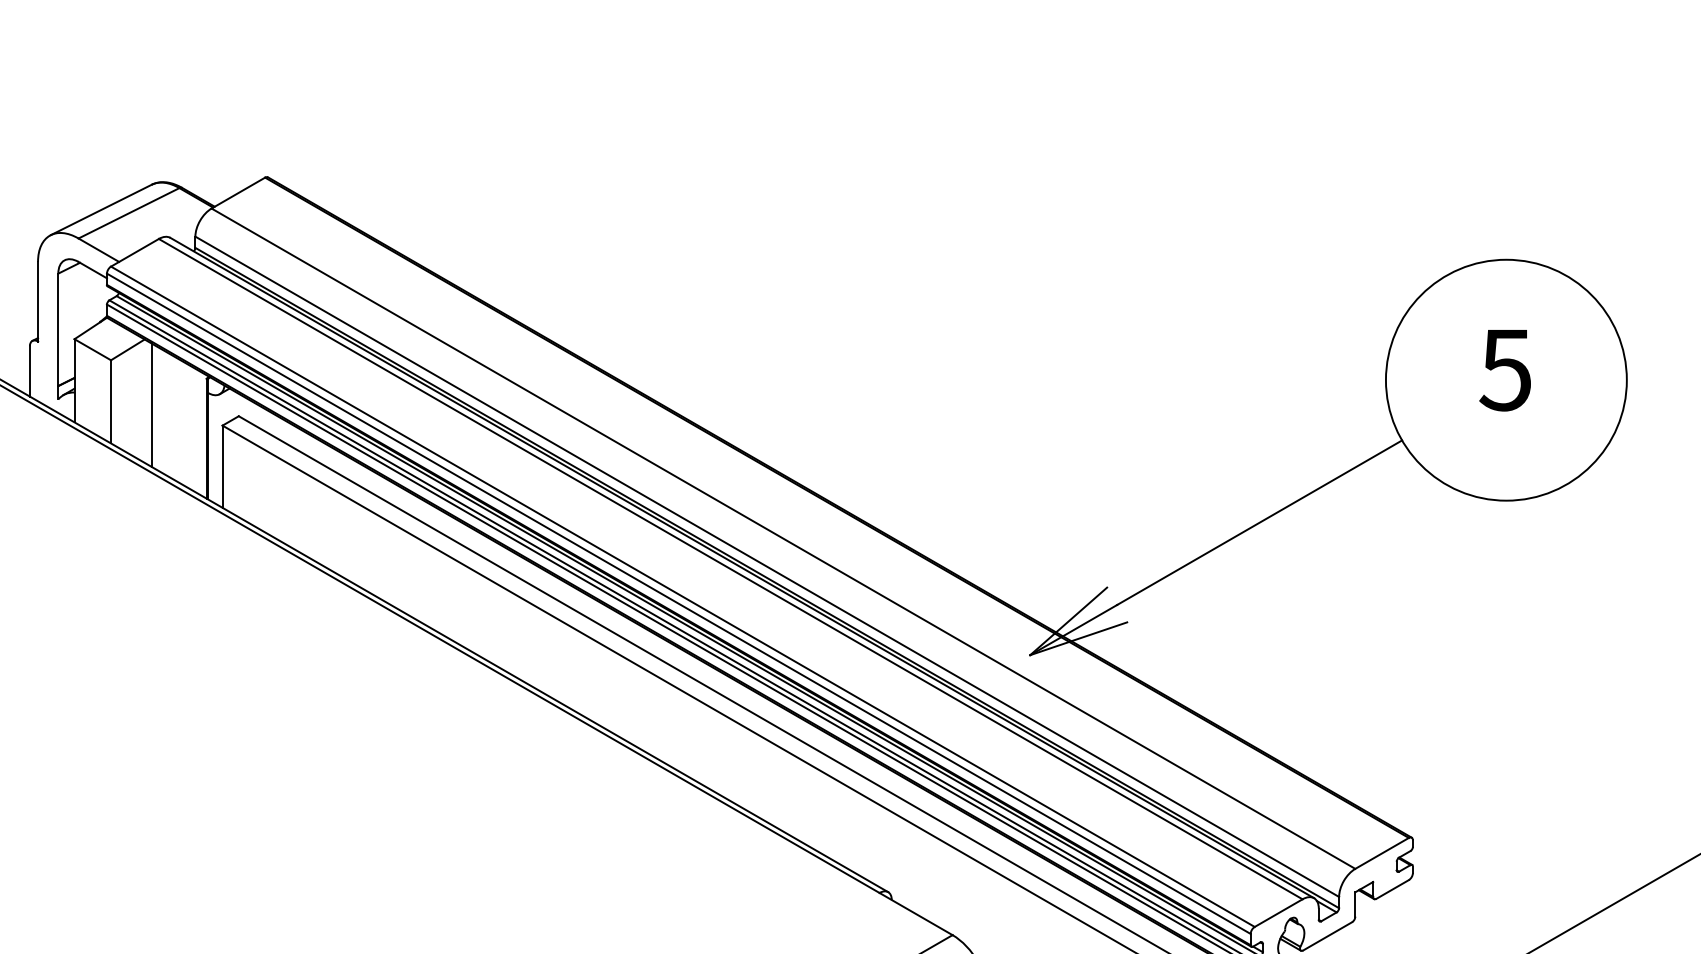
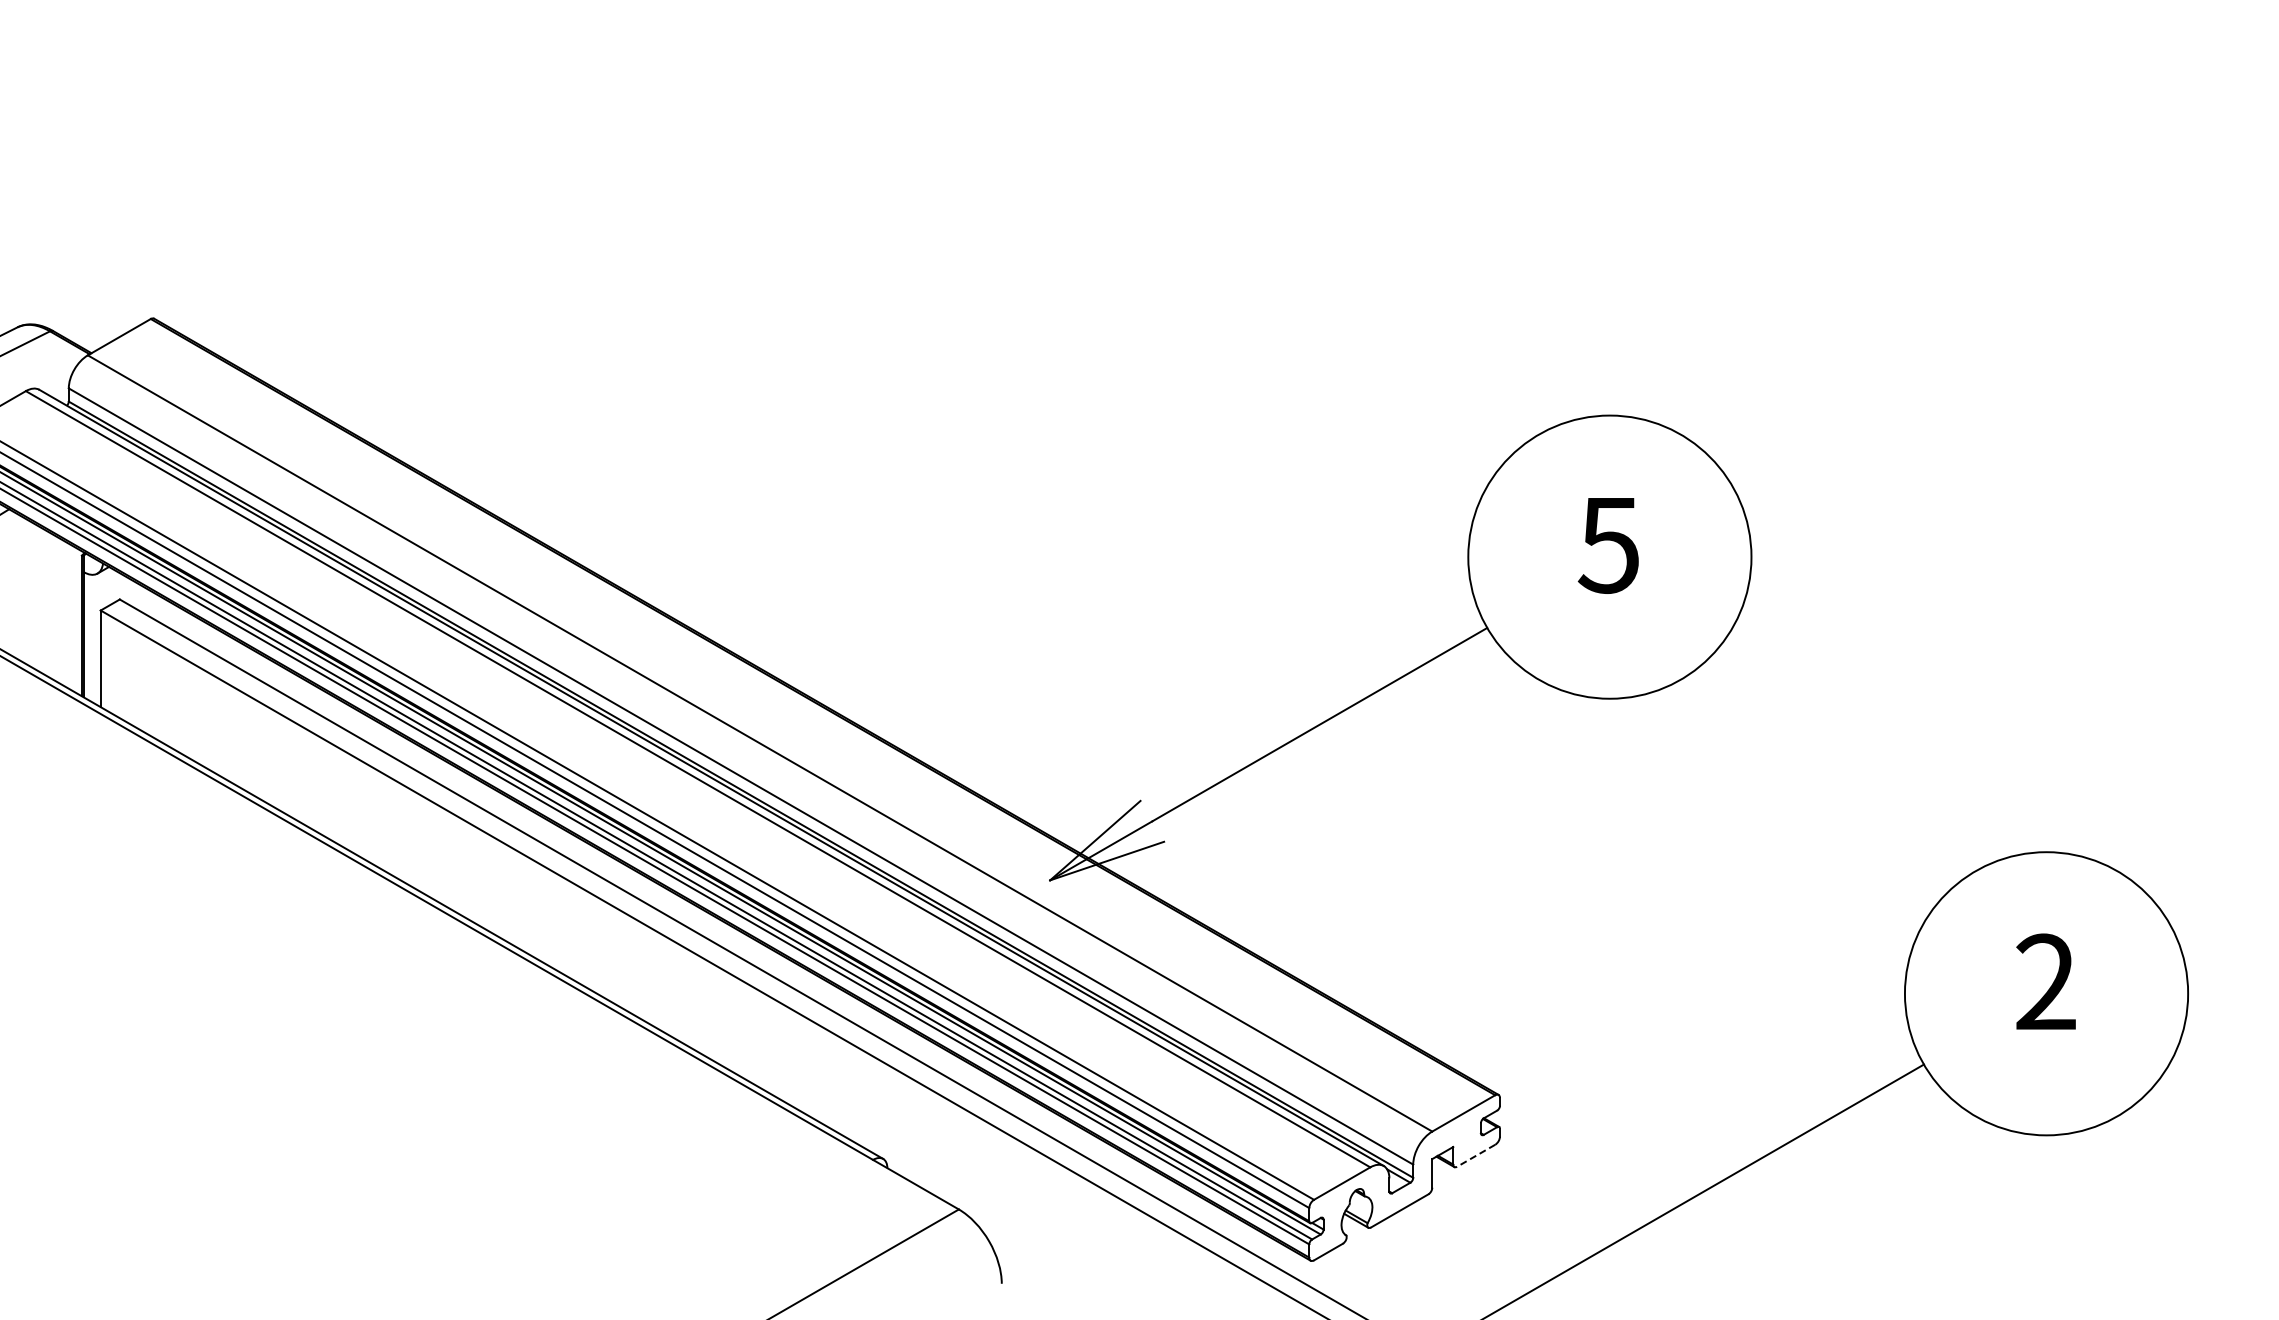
line: (151, 405) -> (17, 586), removed
line: (1392, 890) -> (1475, 1156), solid -> dashed

